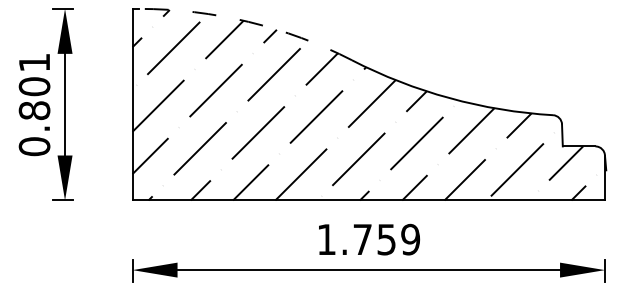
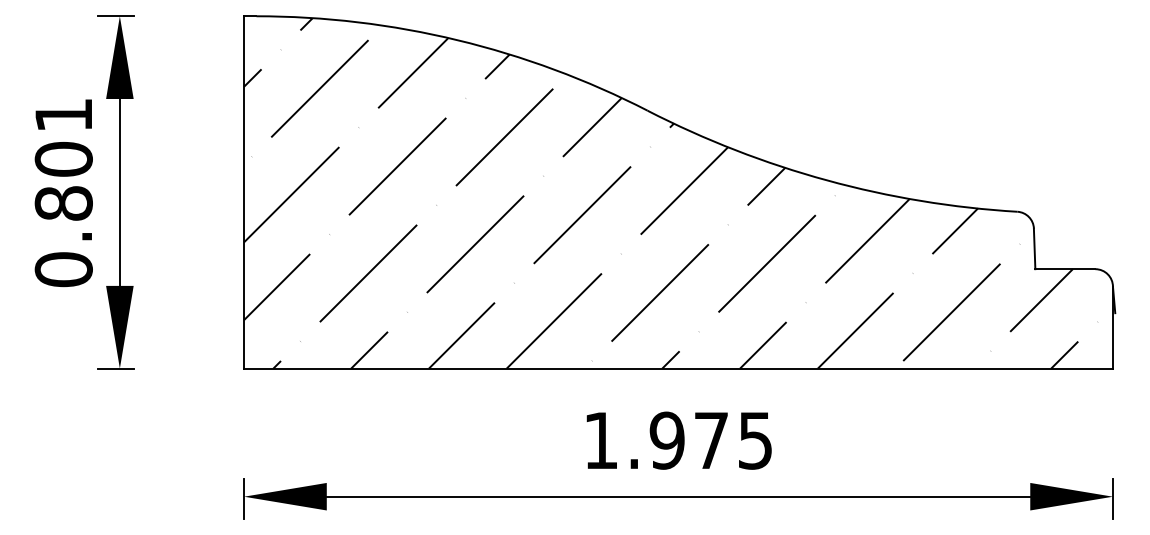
arc: (248, 21) -> (457, 39), dashed -> solid
text: (386, 239) -> (711, 440), 1.759 -> 1.975

